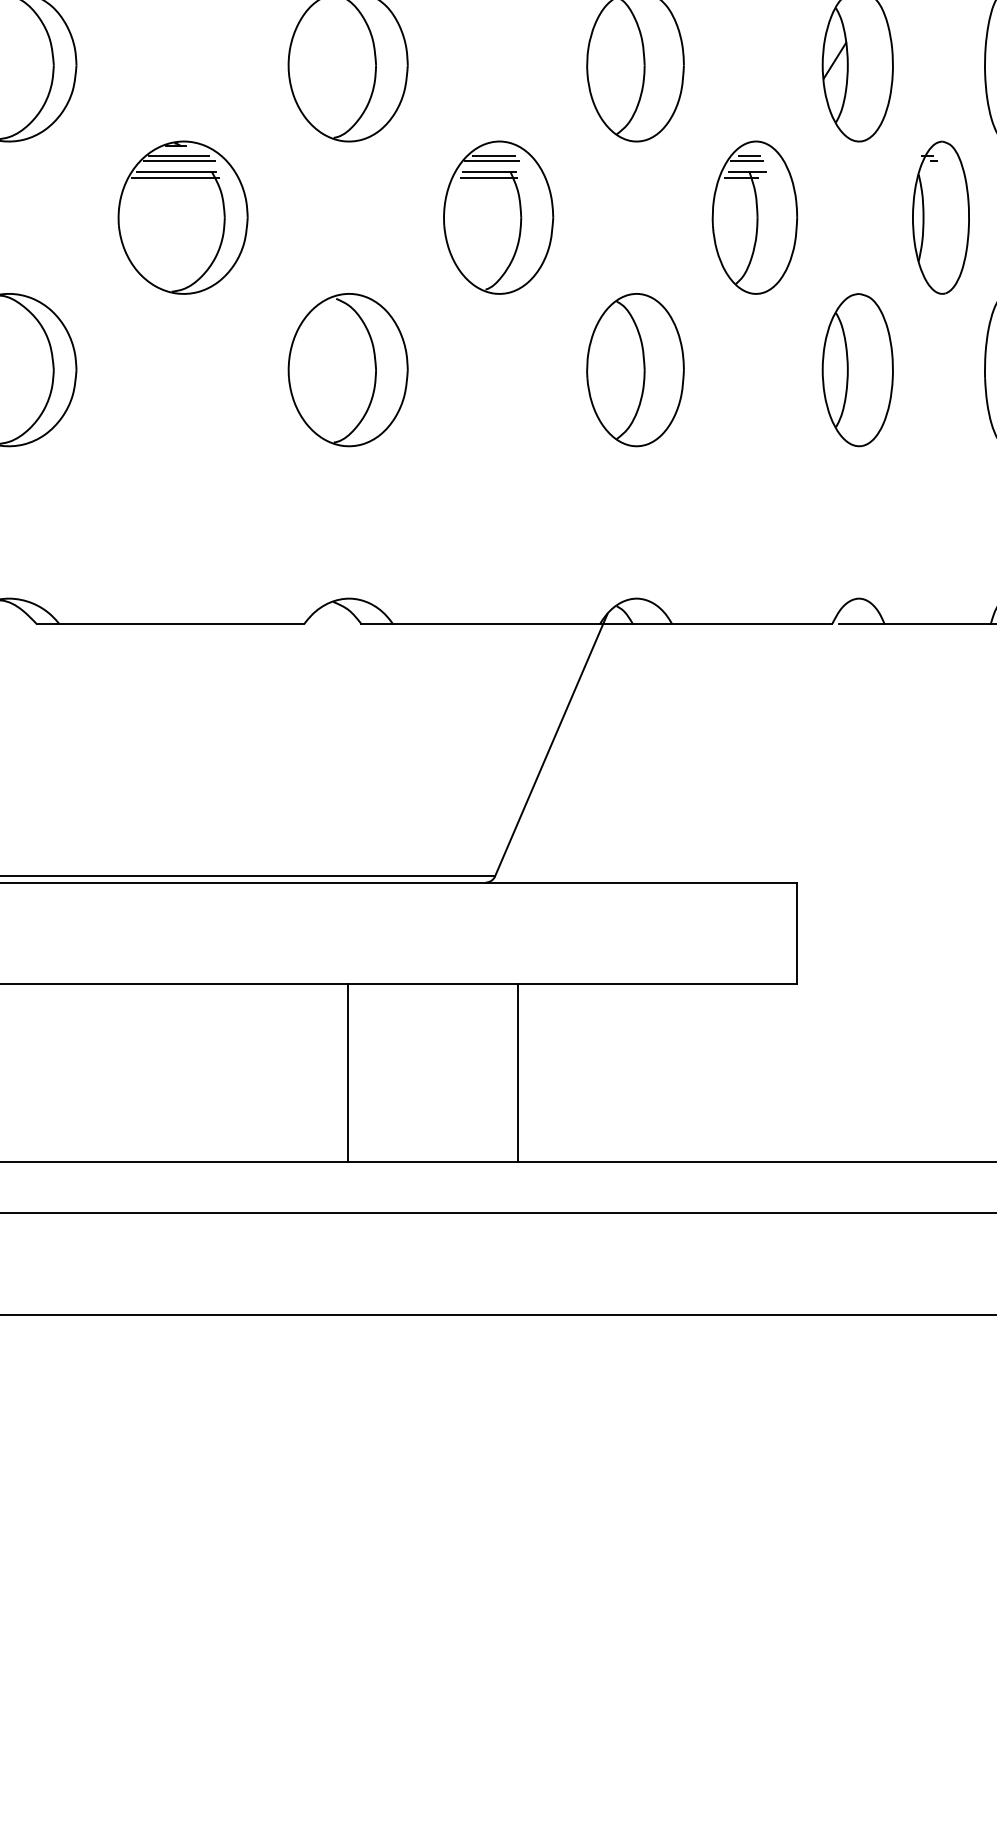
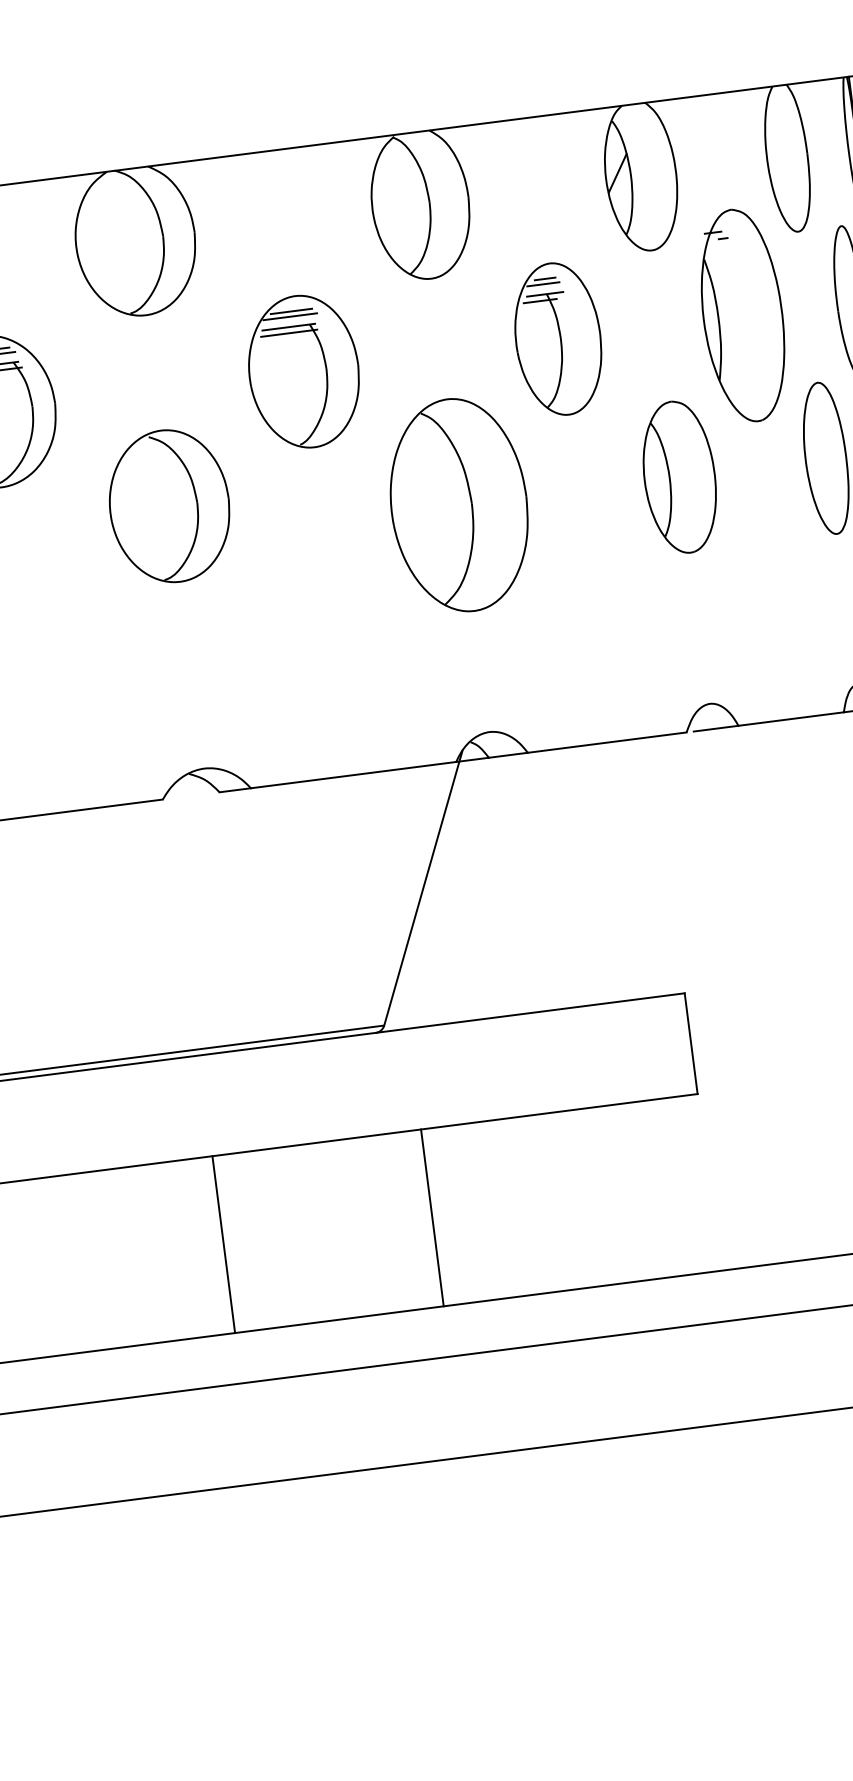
part: (940, 217) -> (742, 315), size x1.4
part: (347, 370) -> (168, 506), moved
part: (635, 370) -> (459, 505), size x1.4
line: (348, 1073) -> (224, 1244), moved

